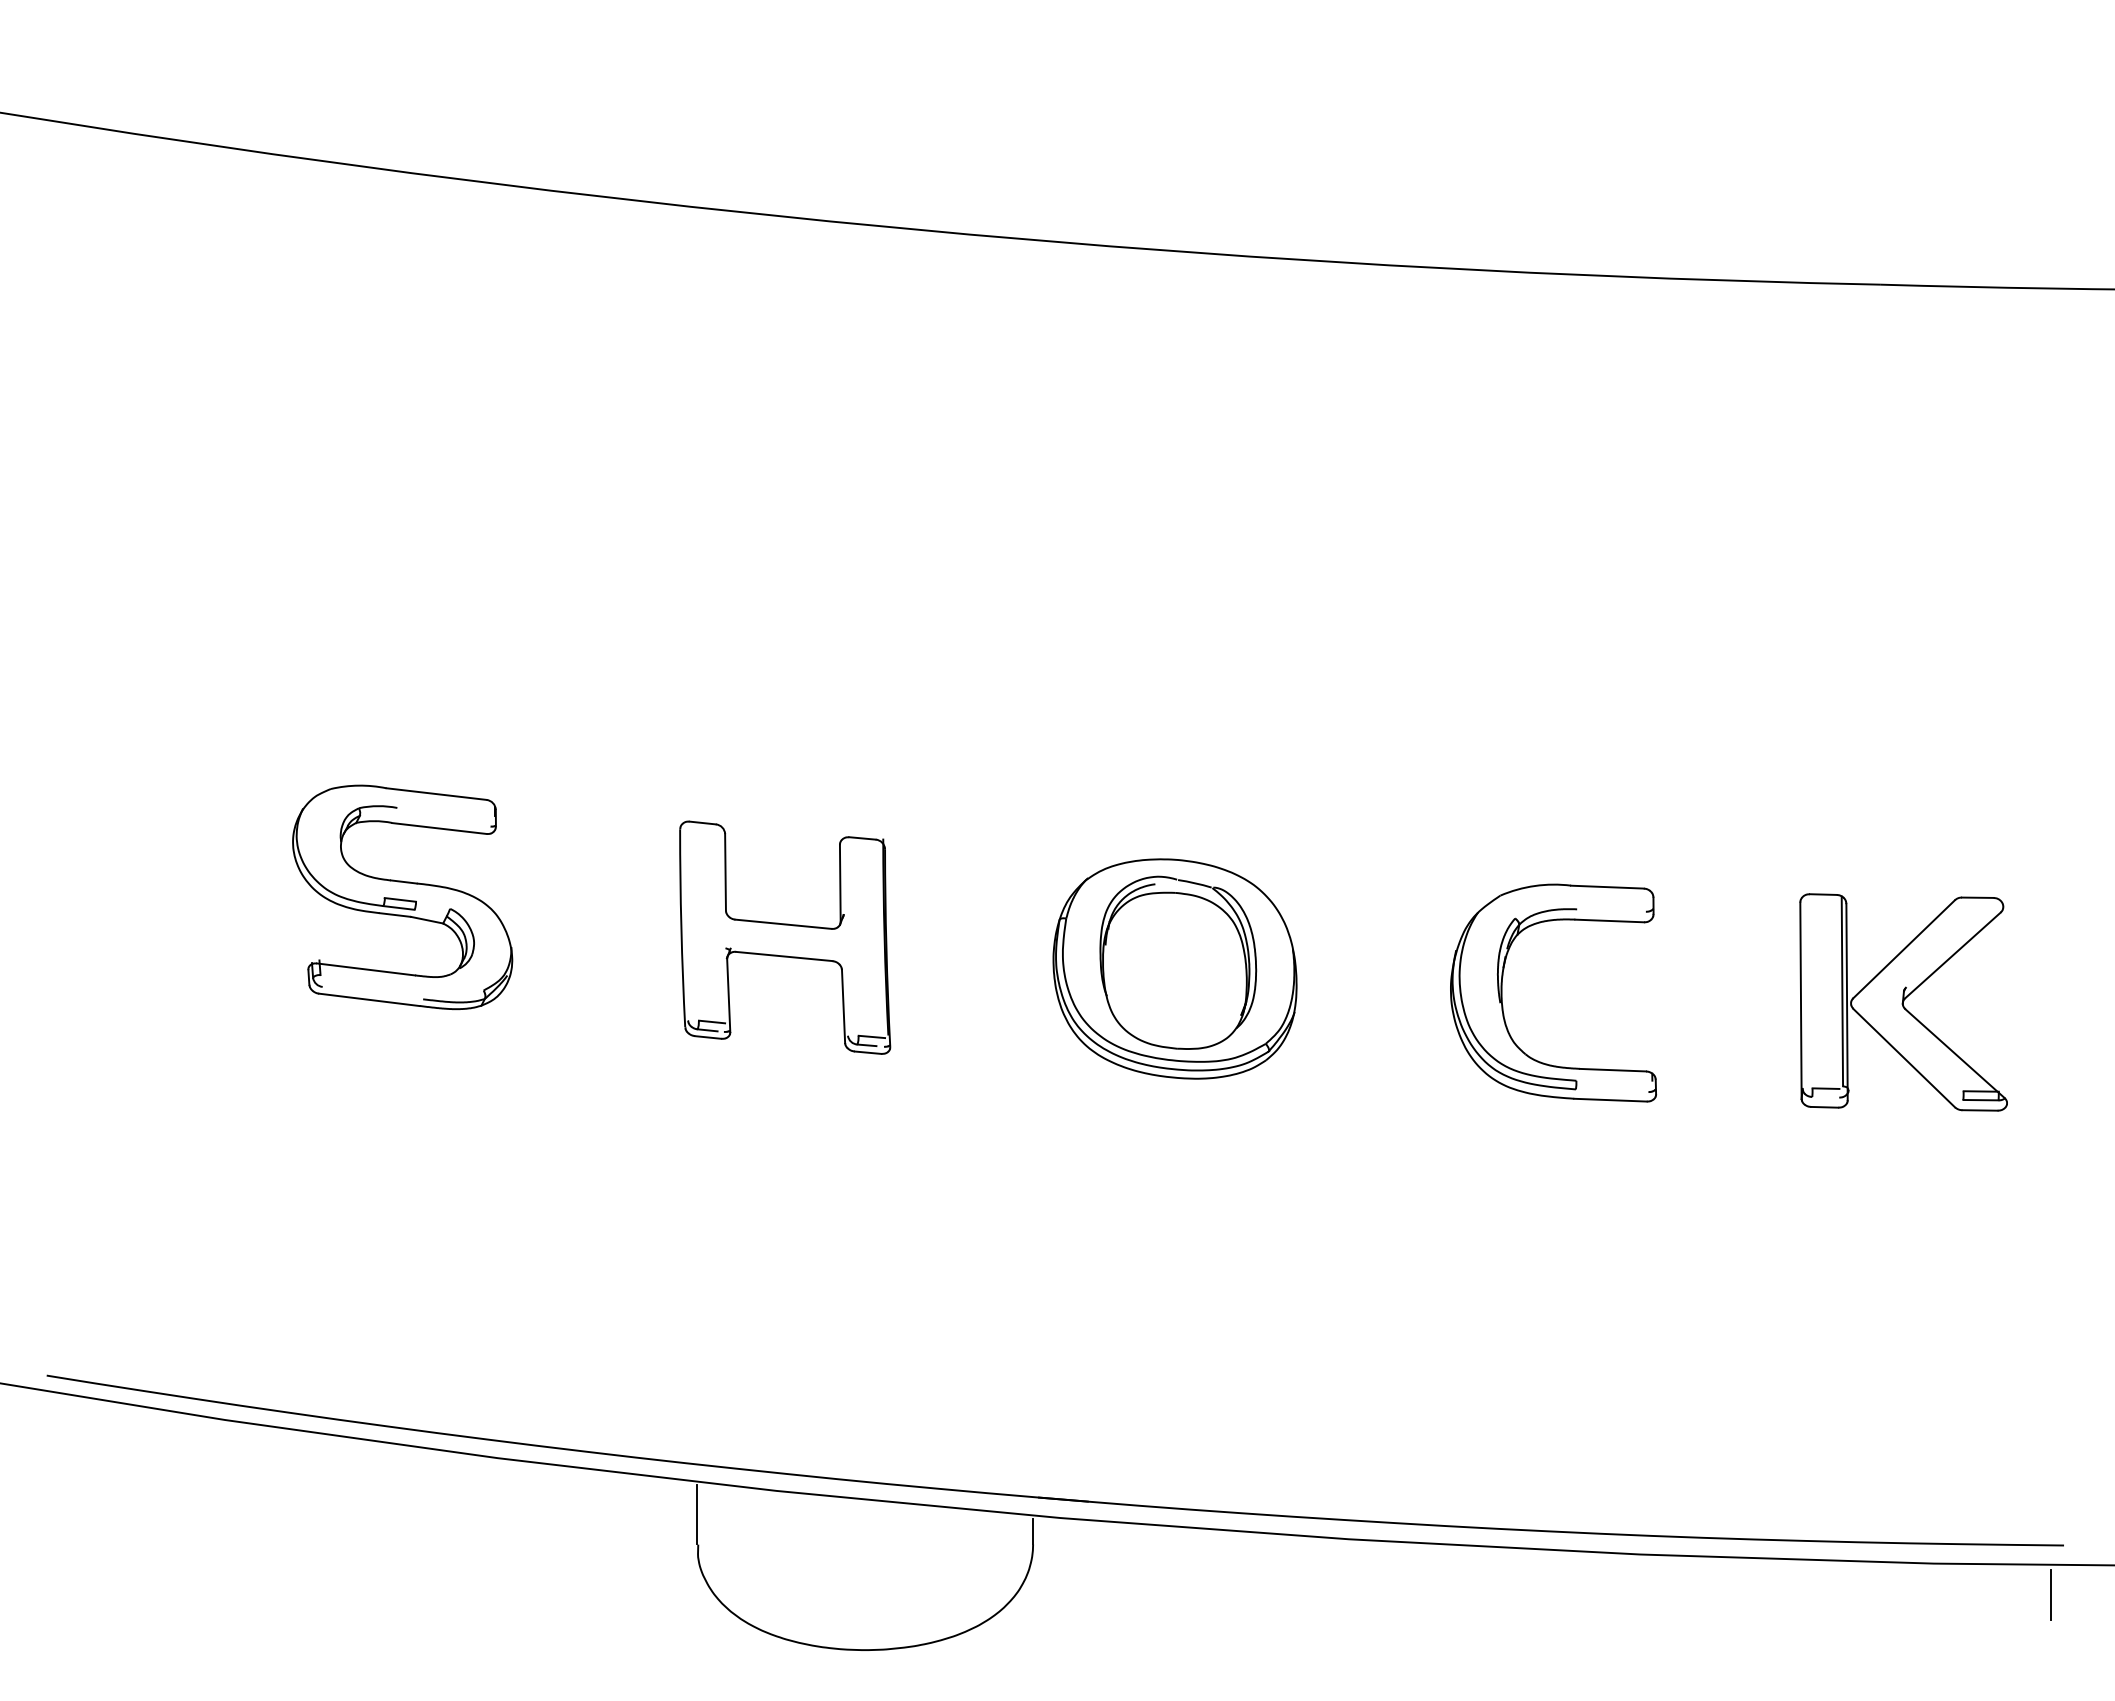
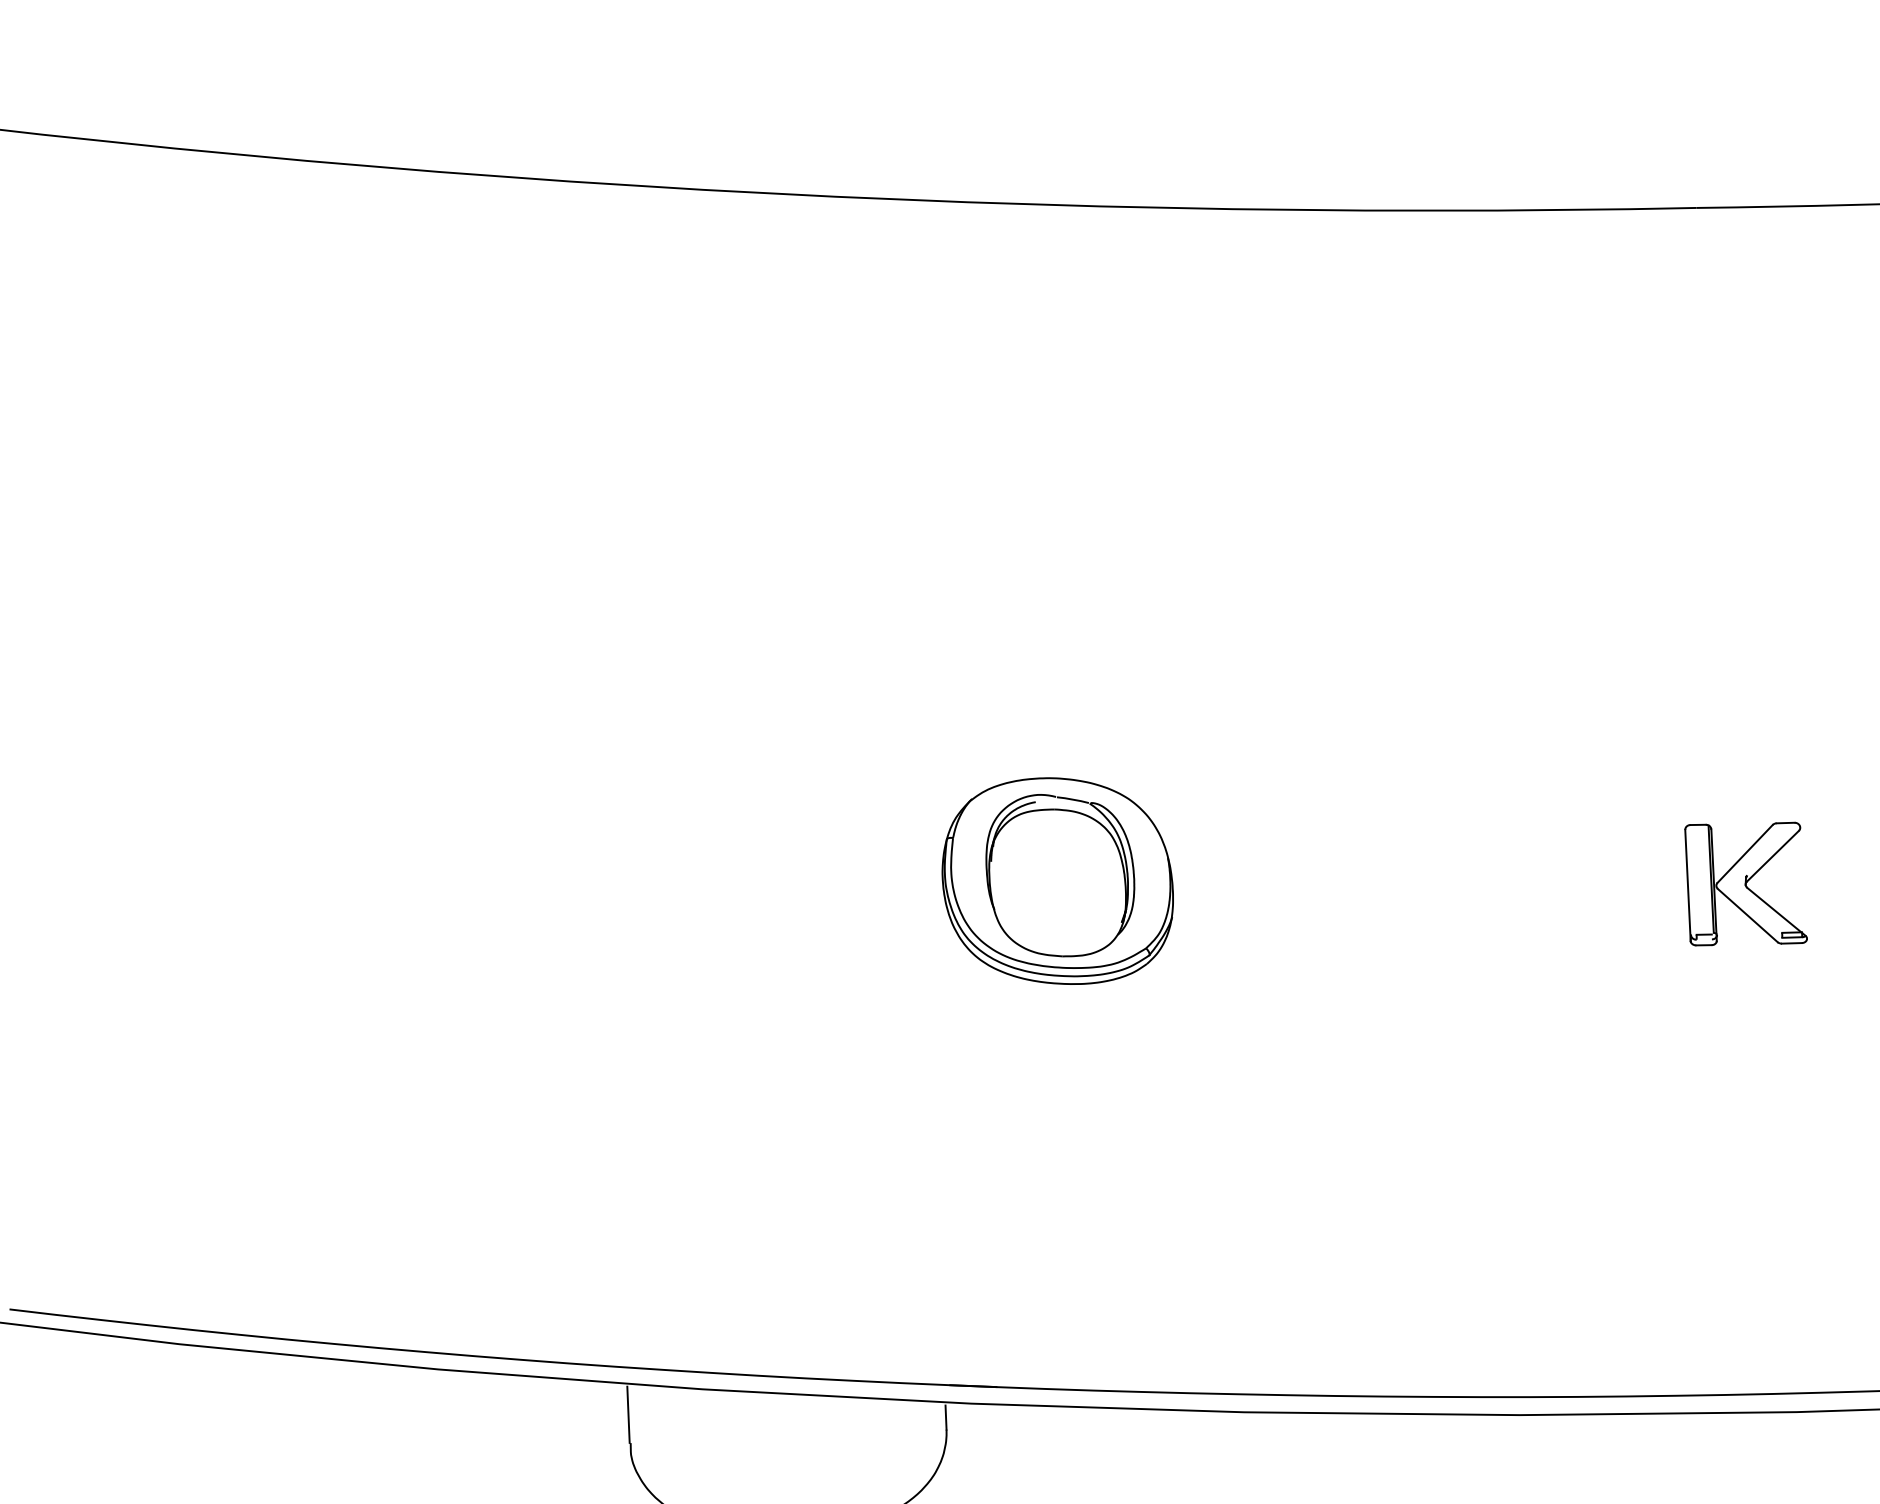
part: (402, 897) -> (326, 844), removed
part: (785, 937) -> (688, 866), removed
part: (1502, 992) -> (1367, 890), removed
part: (1903, 1002) -> (1746, 884), size x0.6

